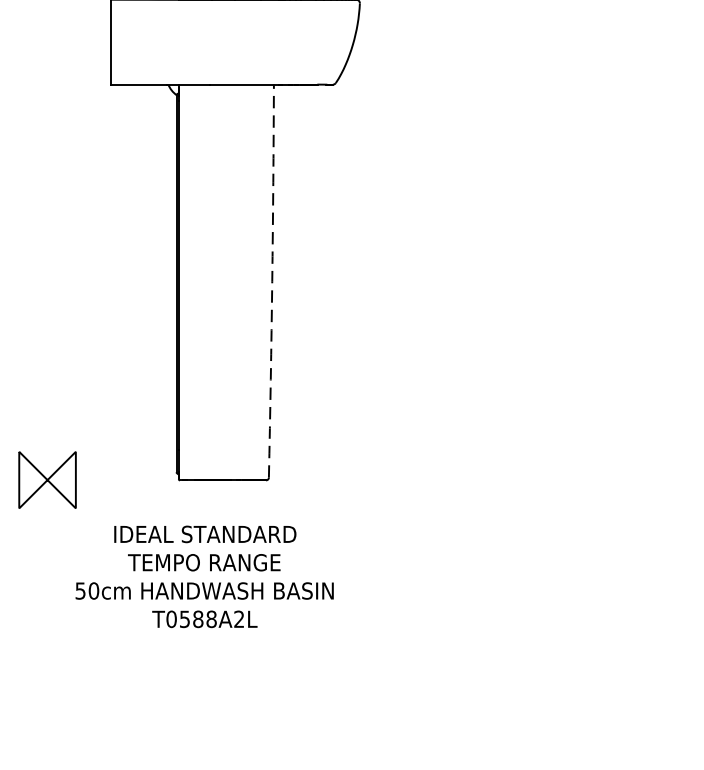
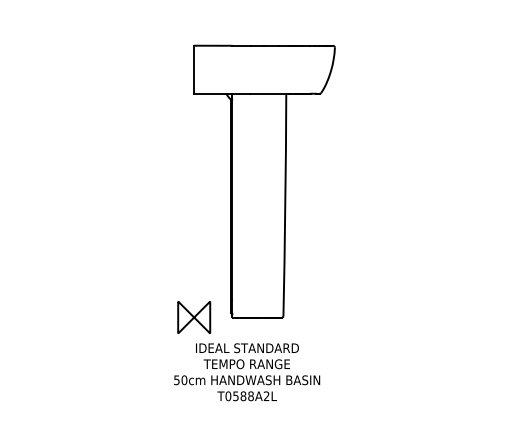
arc: (272, 280) -> (285, 204), dashed -> solid
part: (48, 480) -> (194, 317), moved

